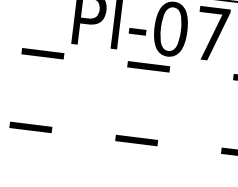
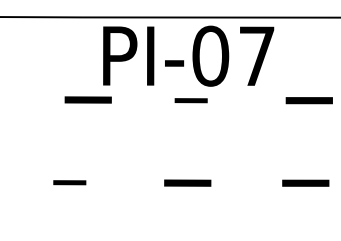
part: (42, 53) -> (87, 99), moved
part: (147, 66) -> (190, 100), size x0.7
part: (30, 127) -> (69, 182), size x0.7

